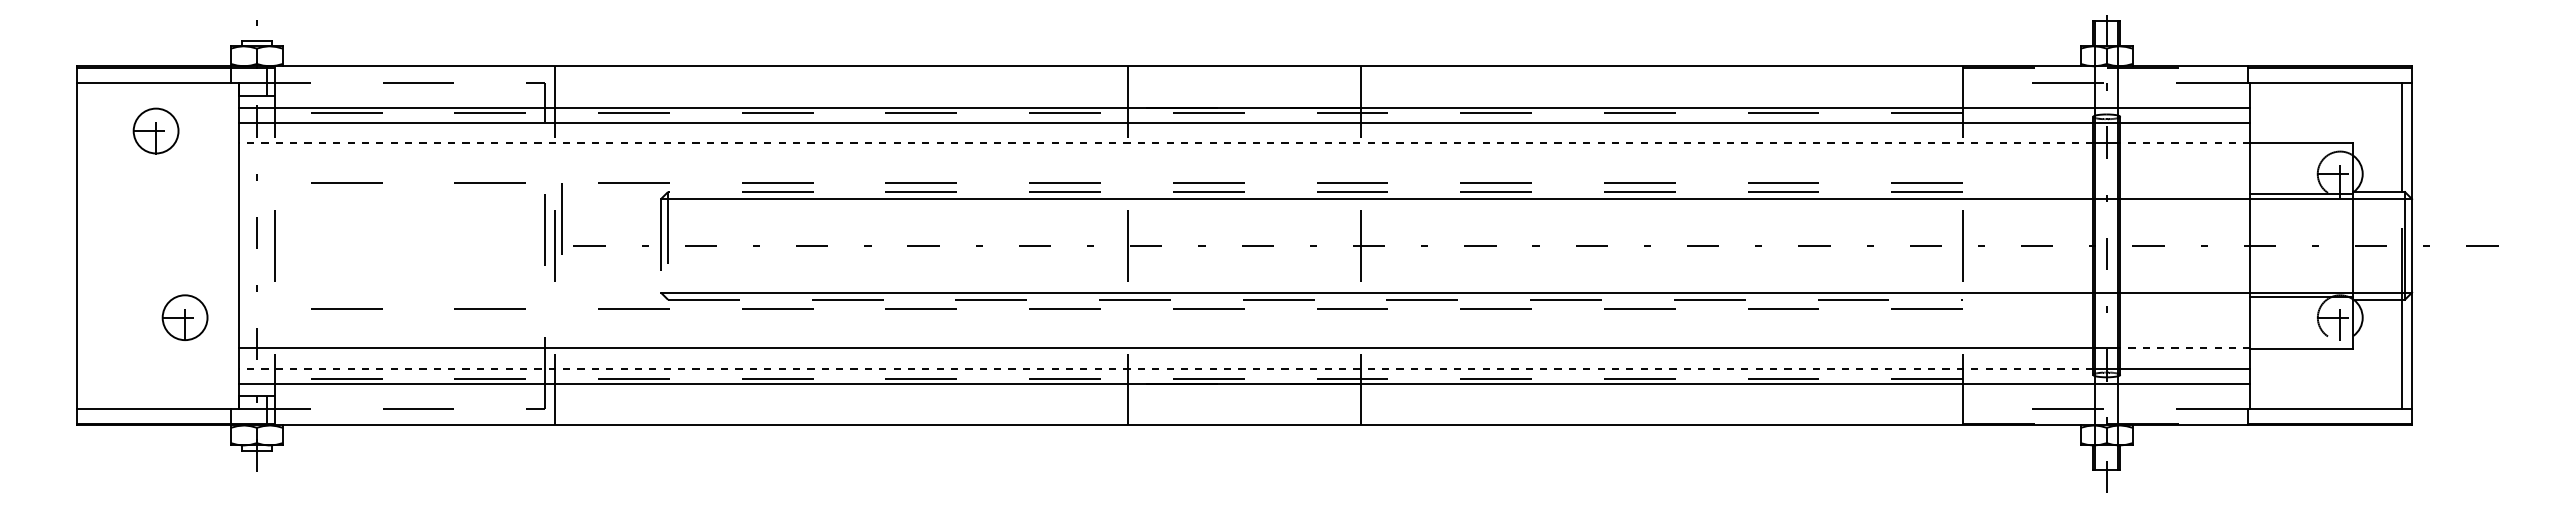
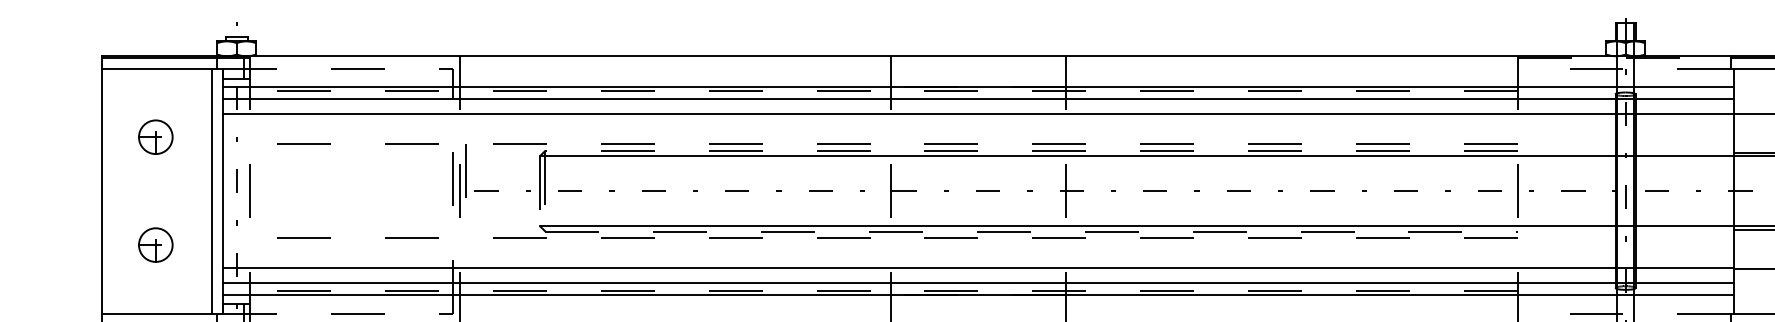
part: (155, 130) -> (155, 136), moved
line: (1165, 143) -> (918, 114), dashed -> solid
line: (2184, 143) -> (1684, 114), dashed -> solid
line: (224, 245) -> (212, 190), added
part: (184, 317) -> (155, 244), moved
line: (2184, 348) -> (1684, 268), dashed -> solid
line: (1165, 368) -> (918, 283), dashed -> solid

